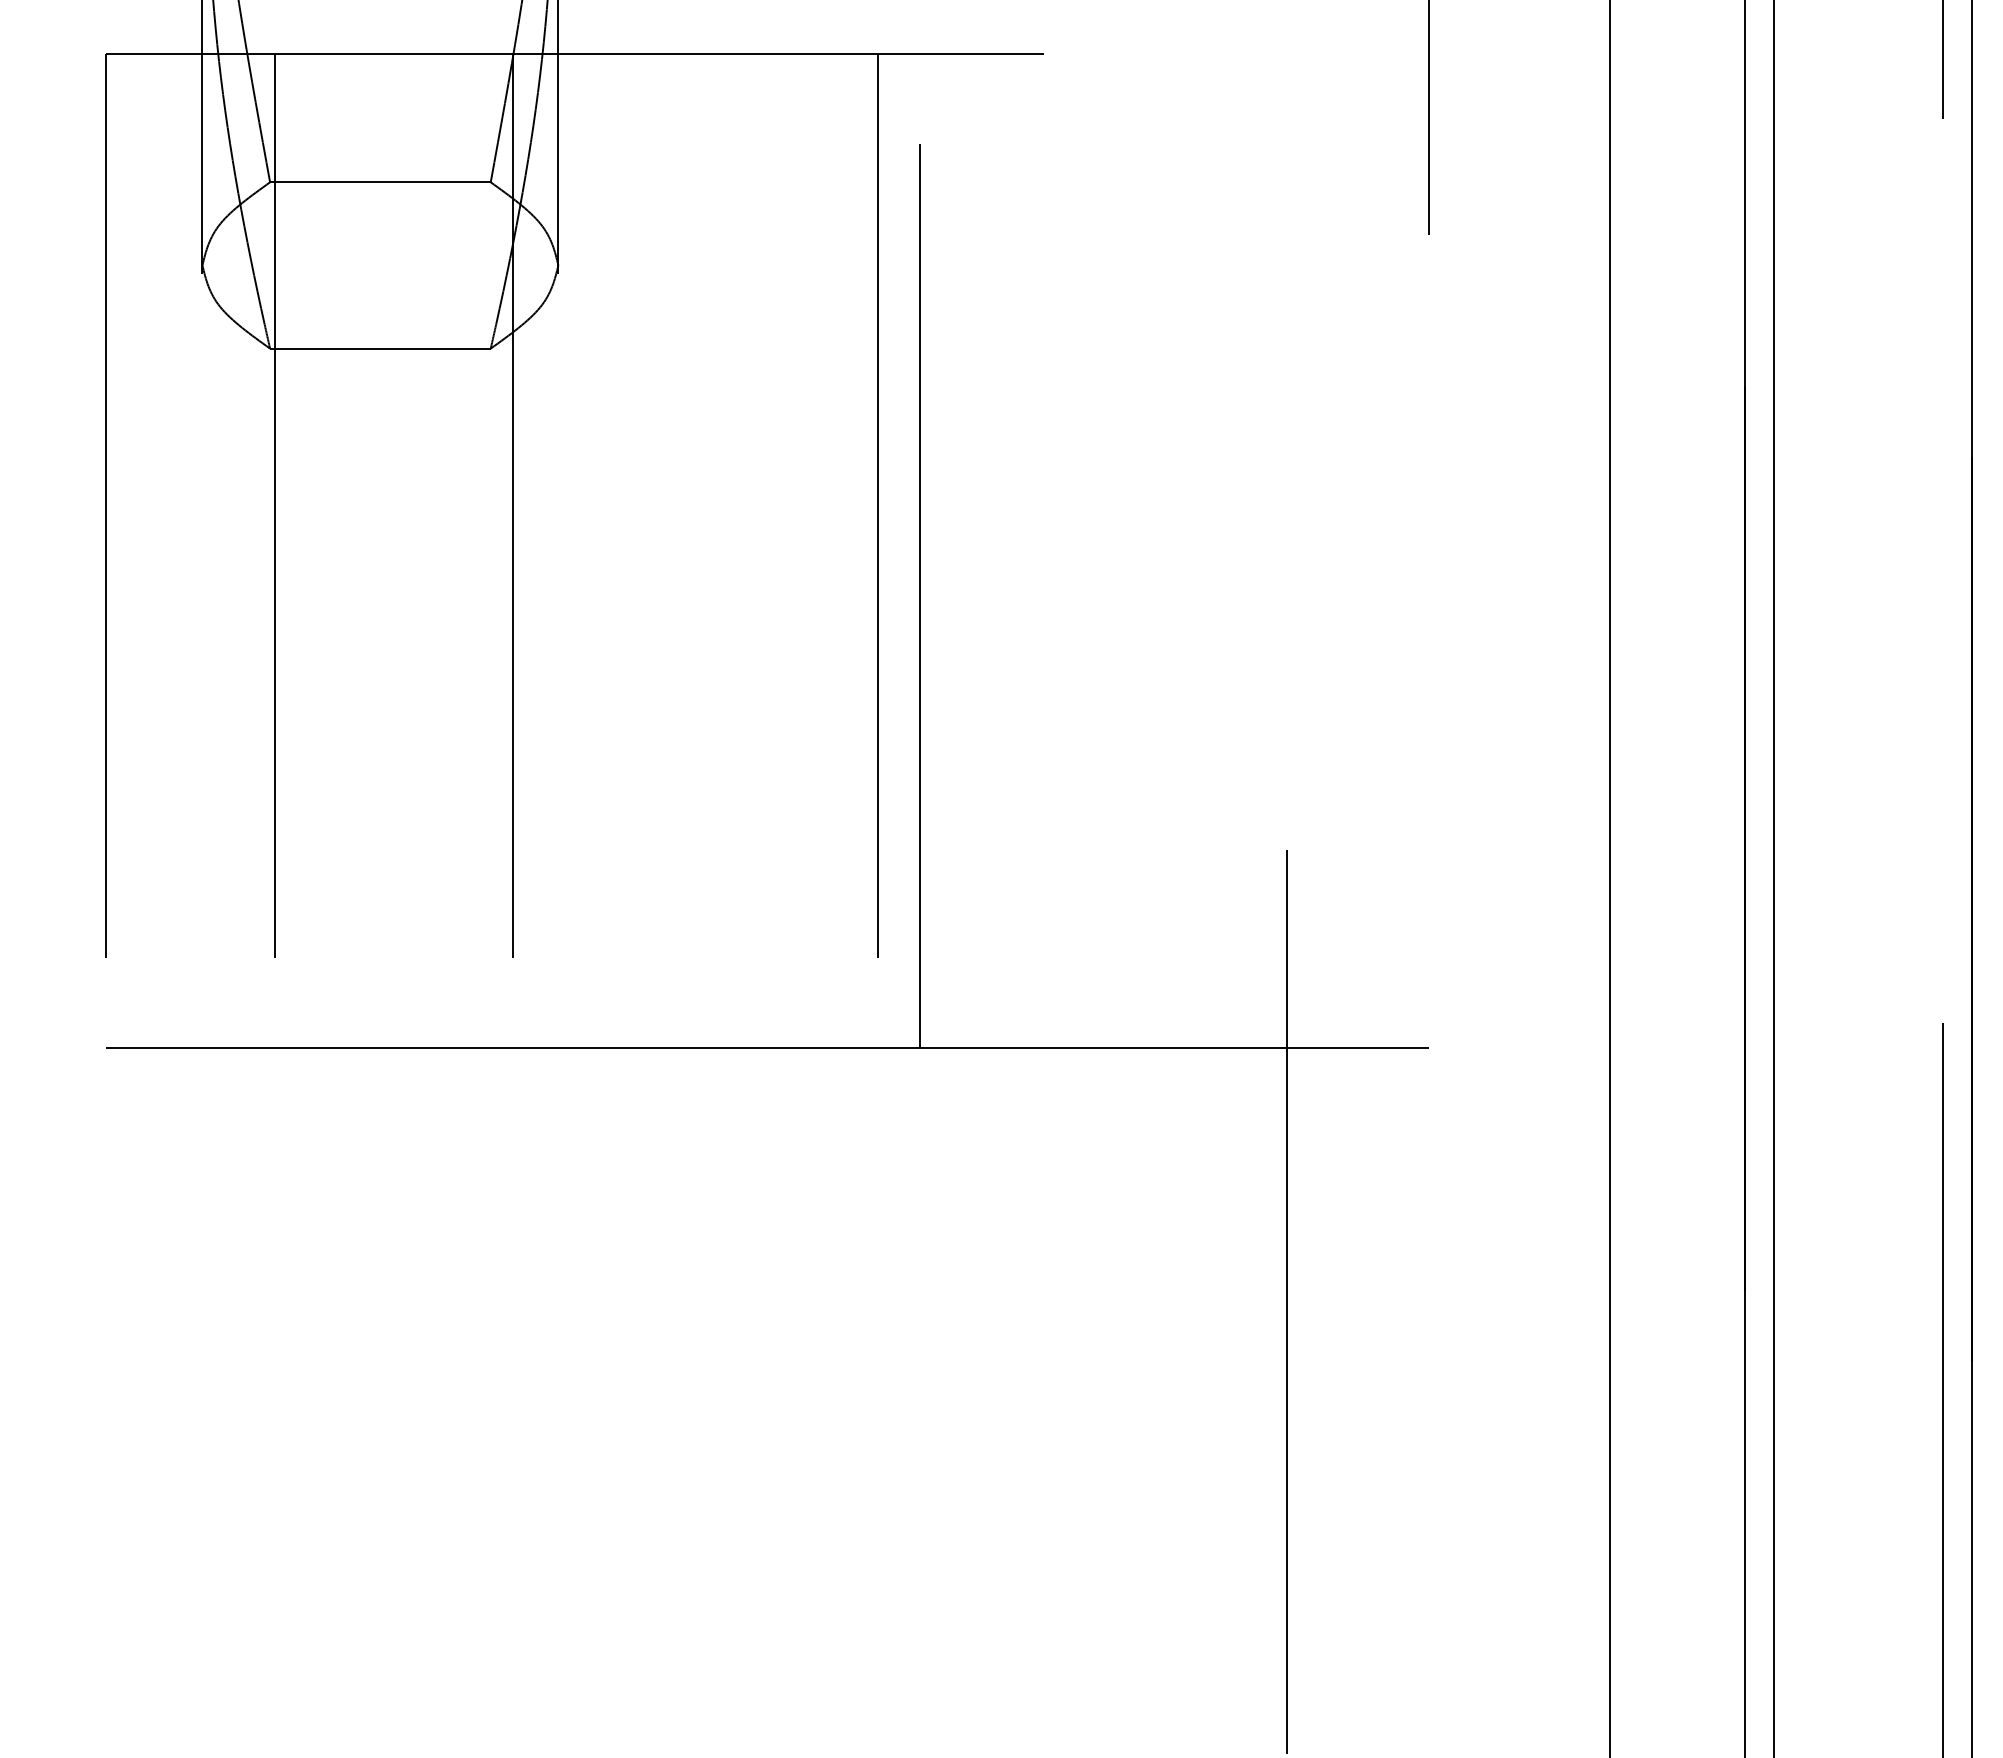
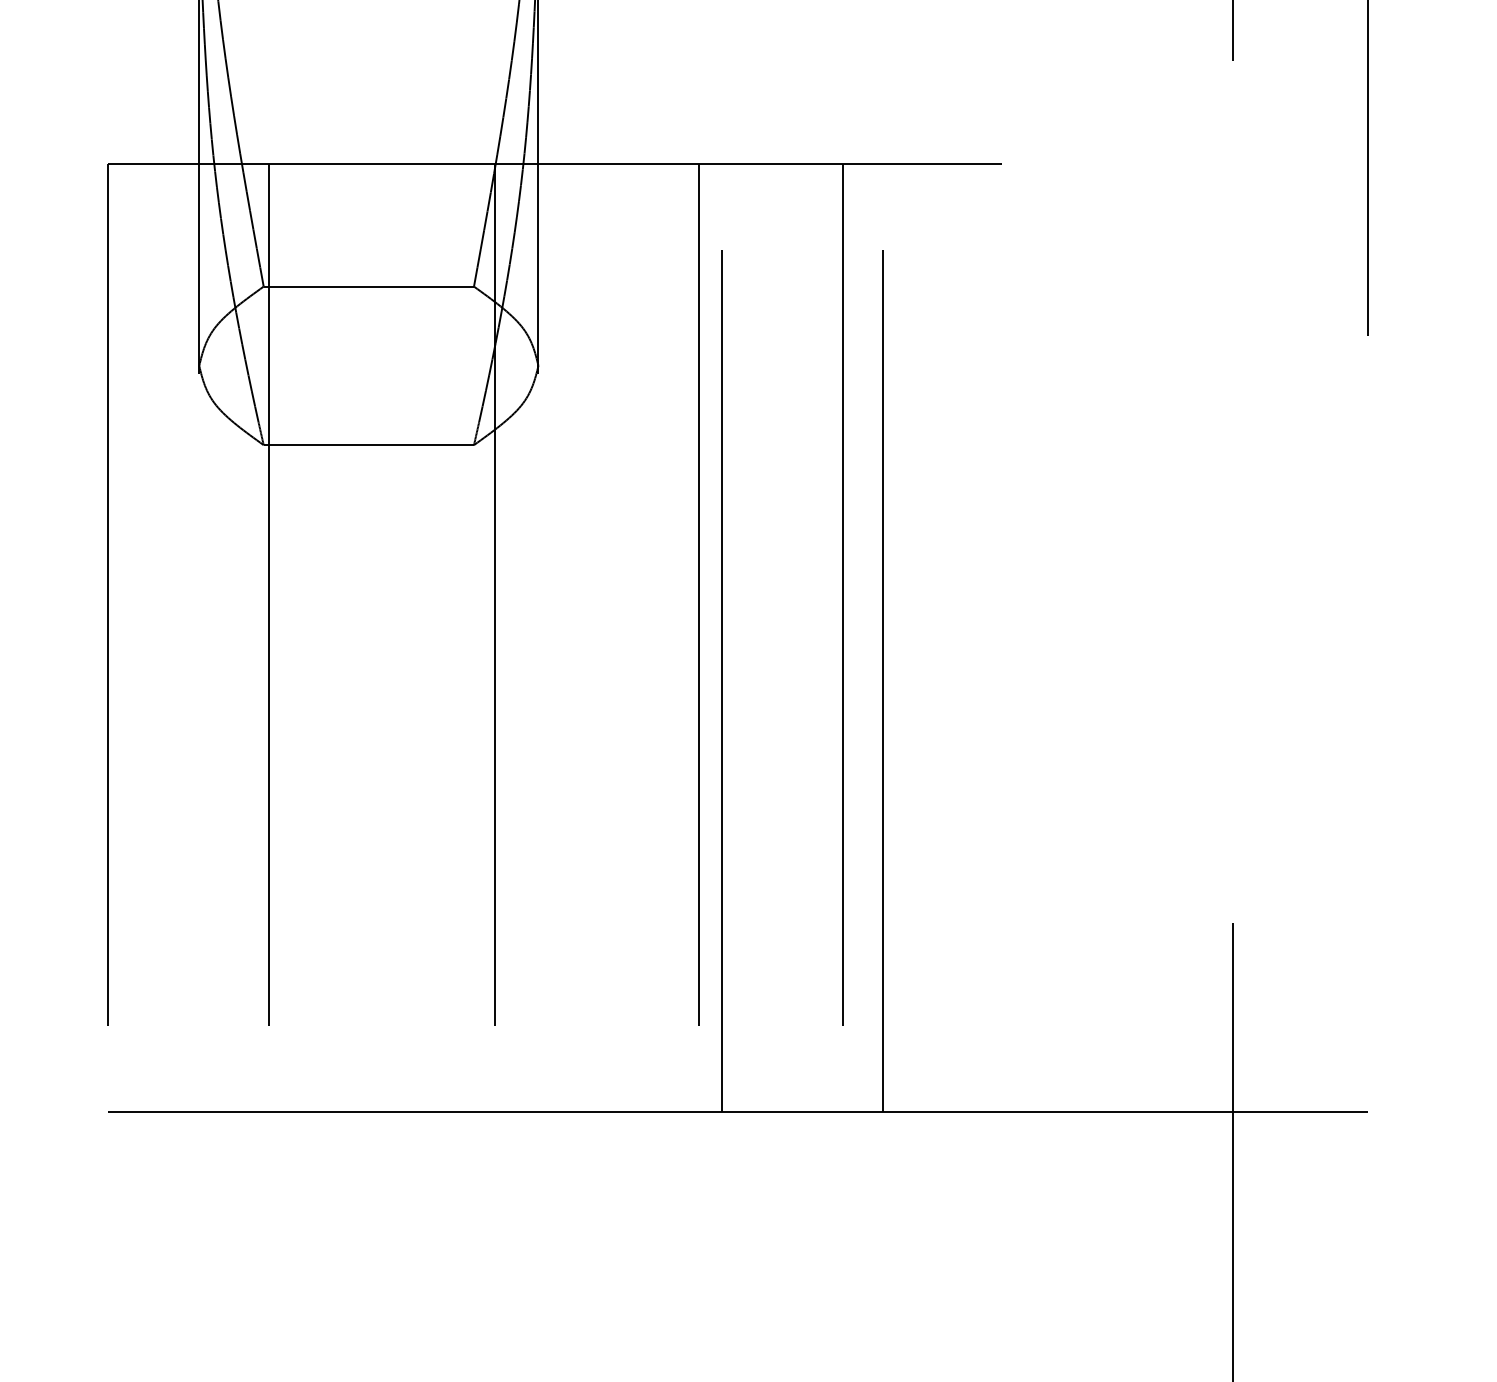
line: (726, 550) -> (698, 637), added
line: (751, 550) -> (722, 637), added

